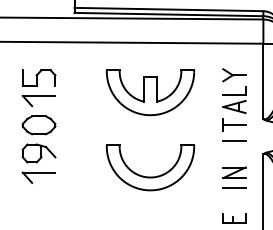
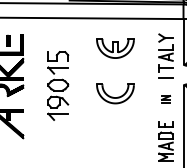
part: (150, 92) -> (115, 48), size x0.7
part: (39, 125) -> (58, 85), moved
part: (150, 167) -> (115, 93), size x0.7
part: (233, 177) -> (165, 99), size x0.6

